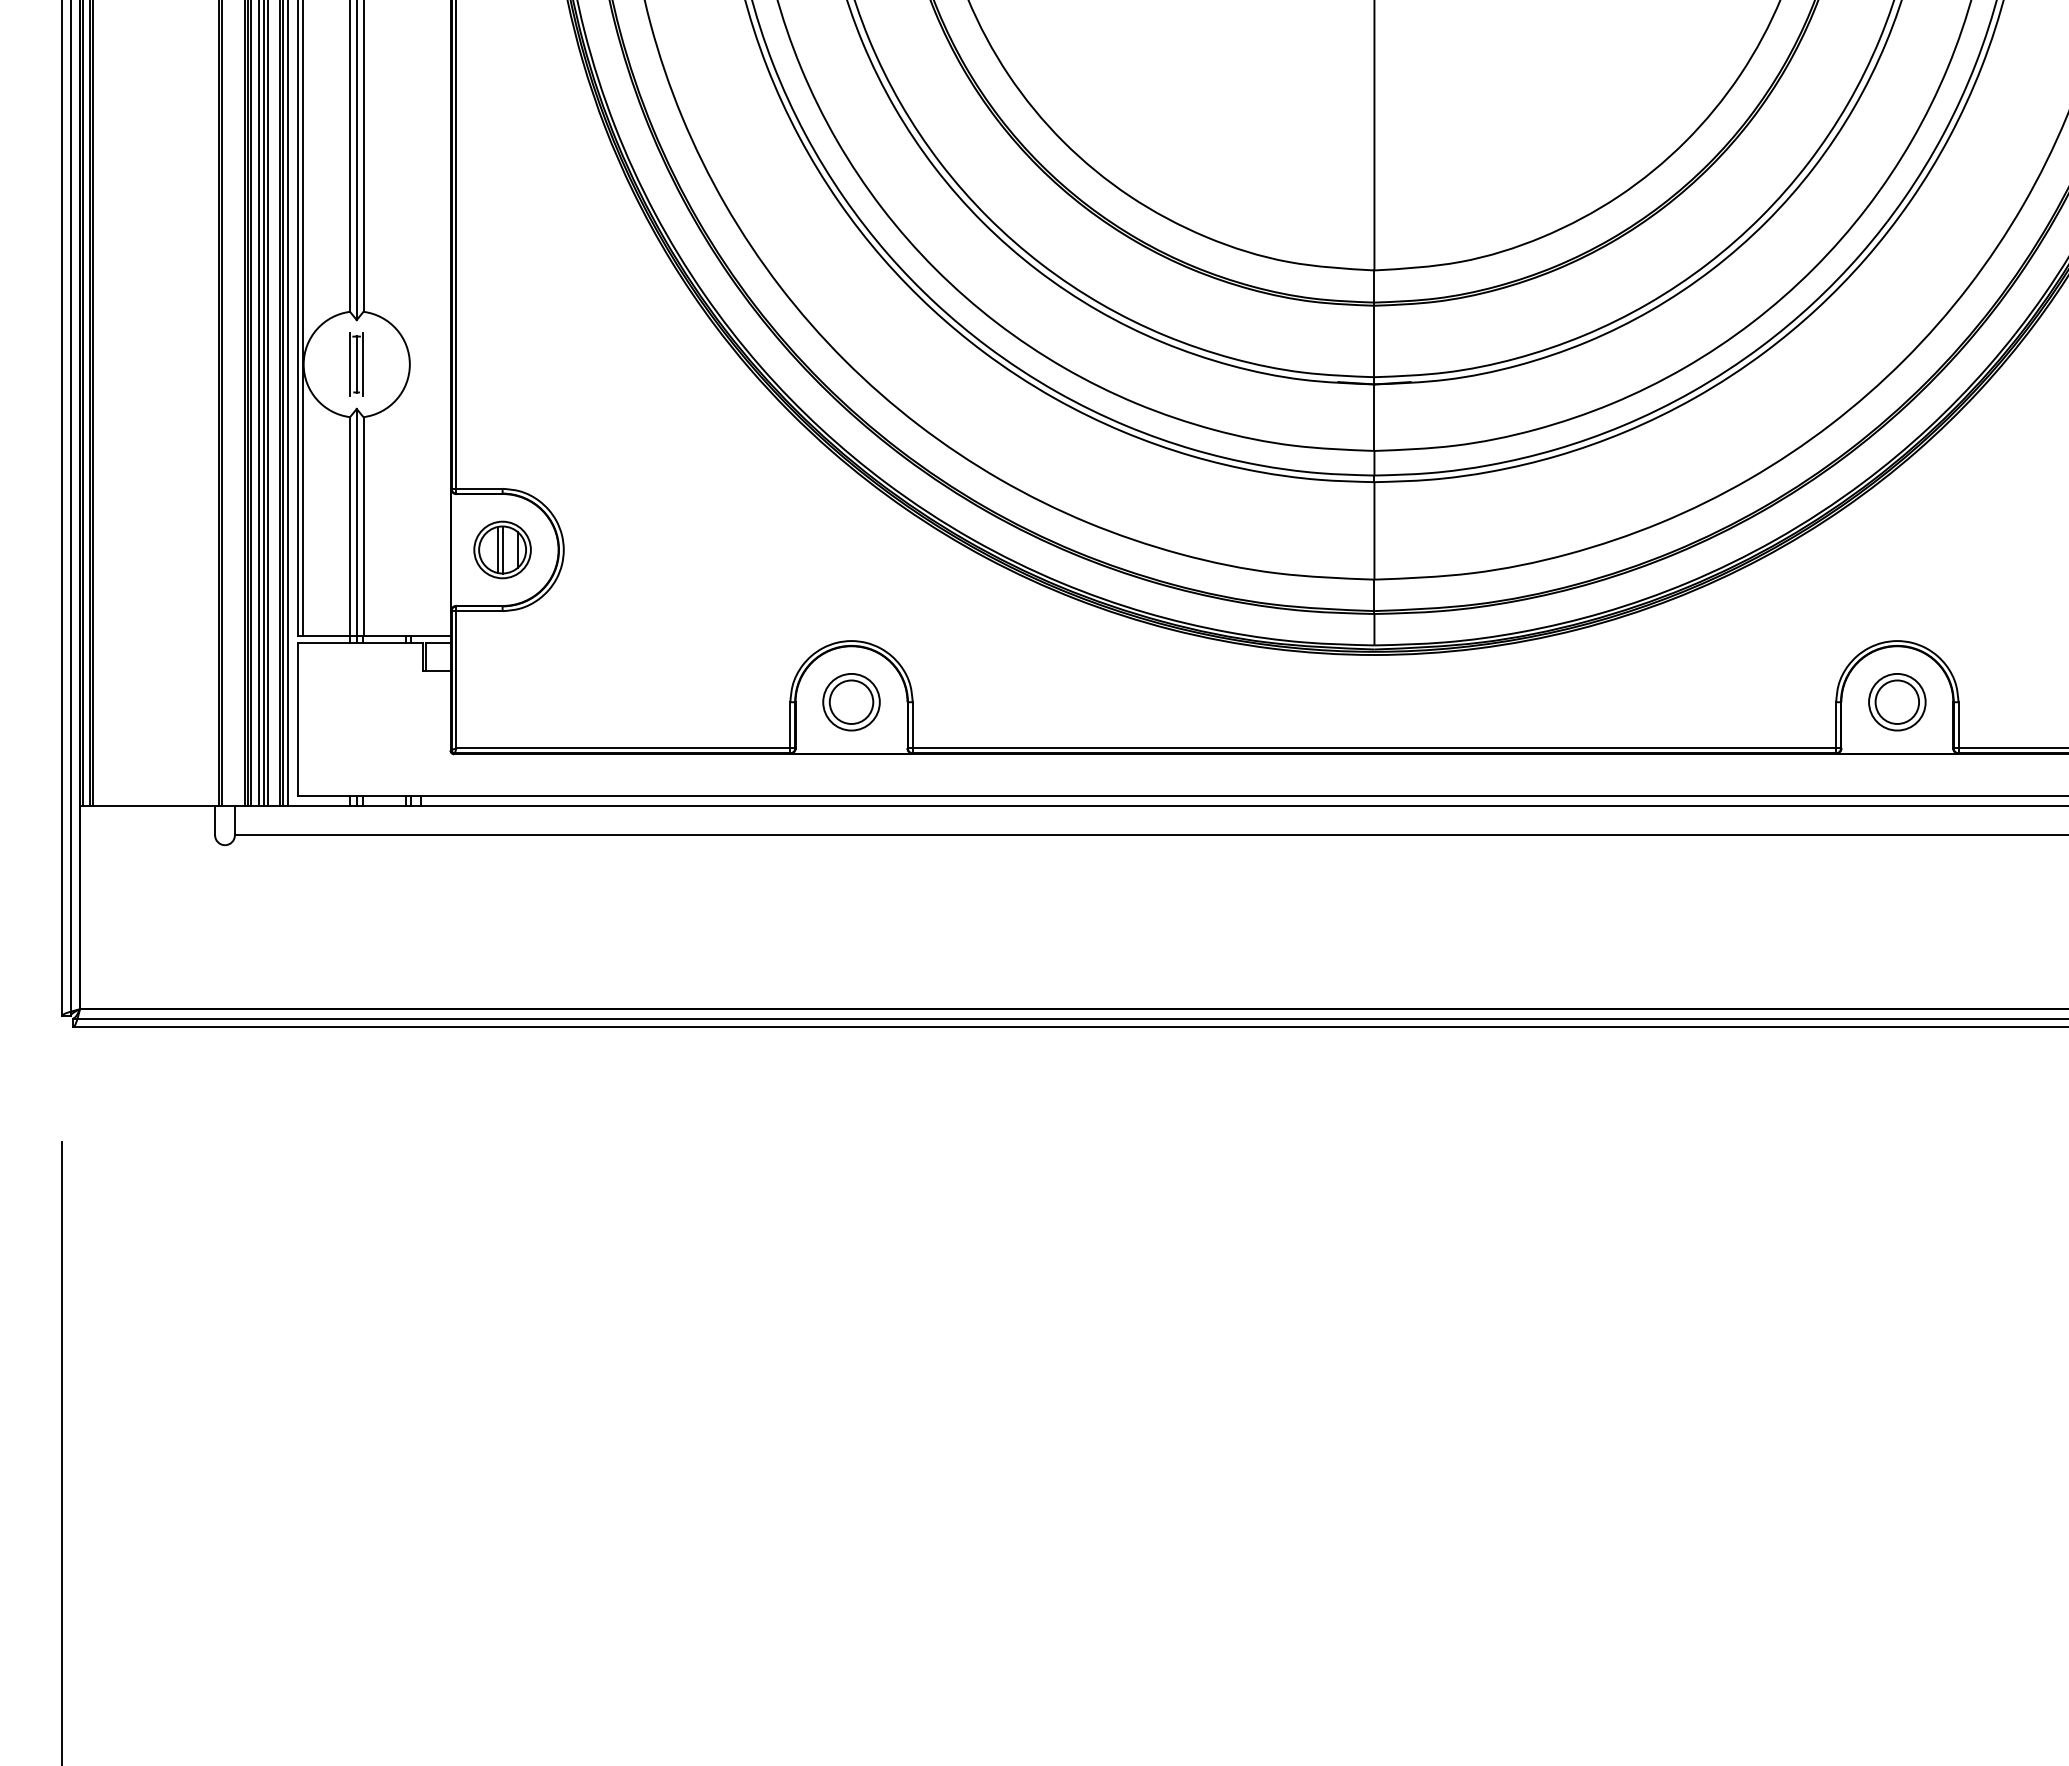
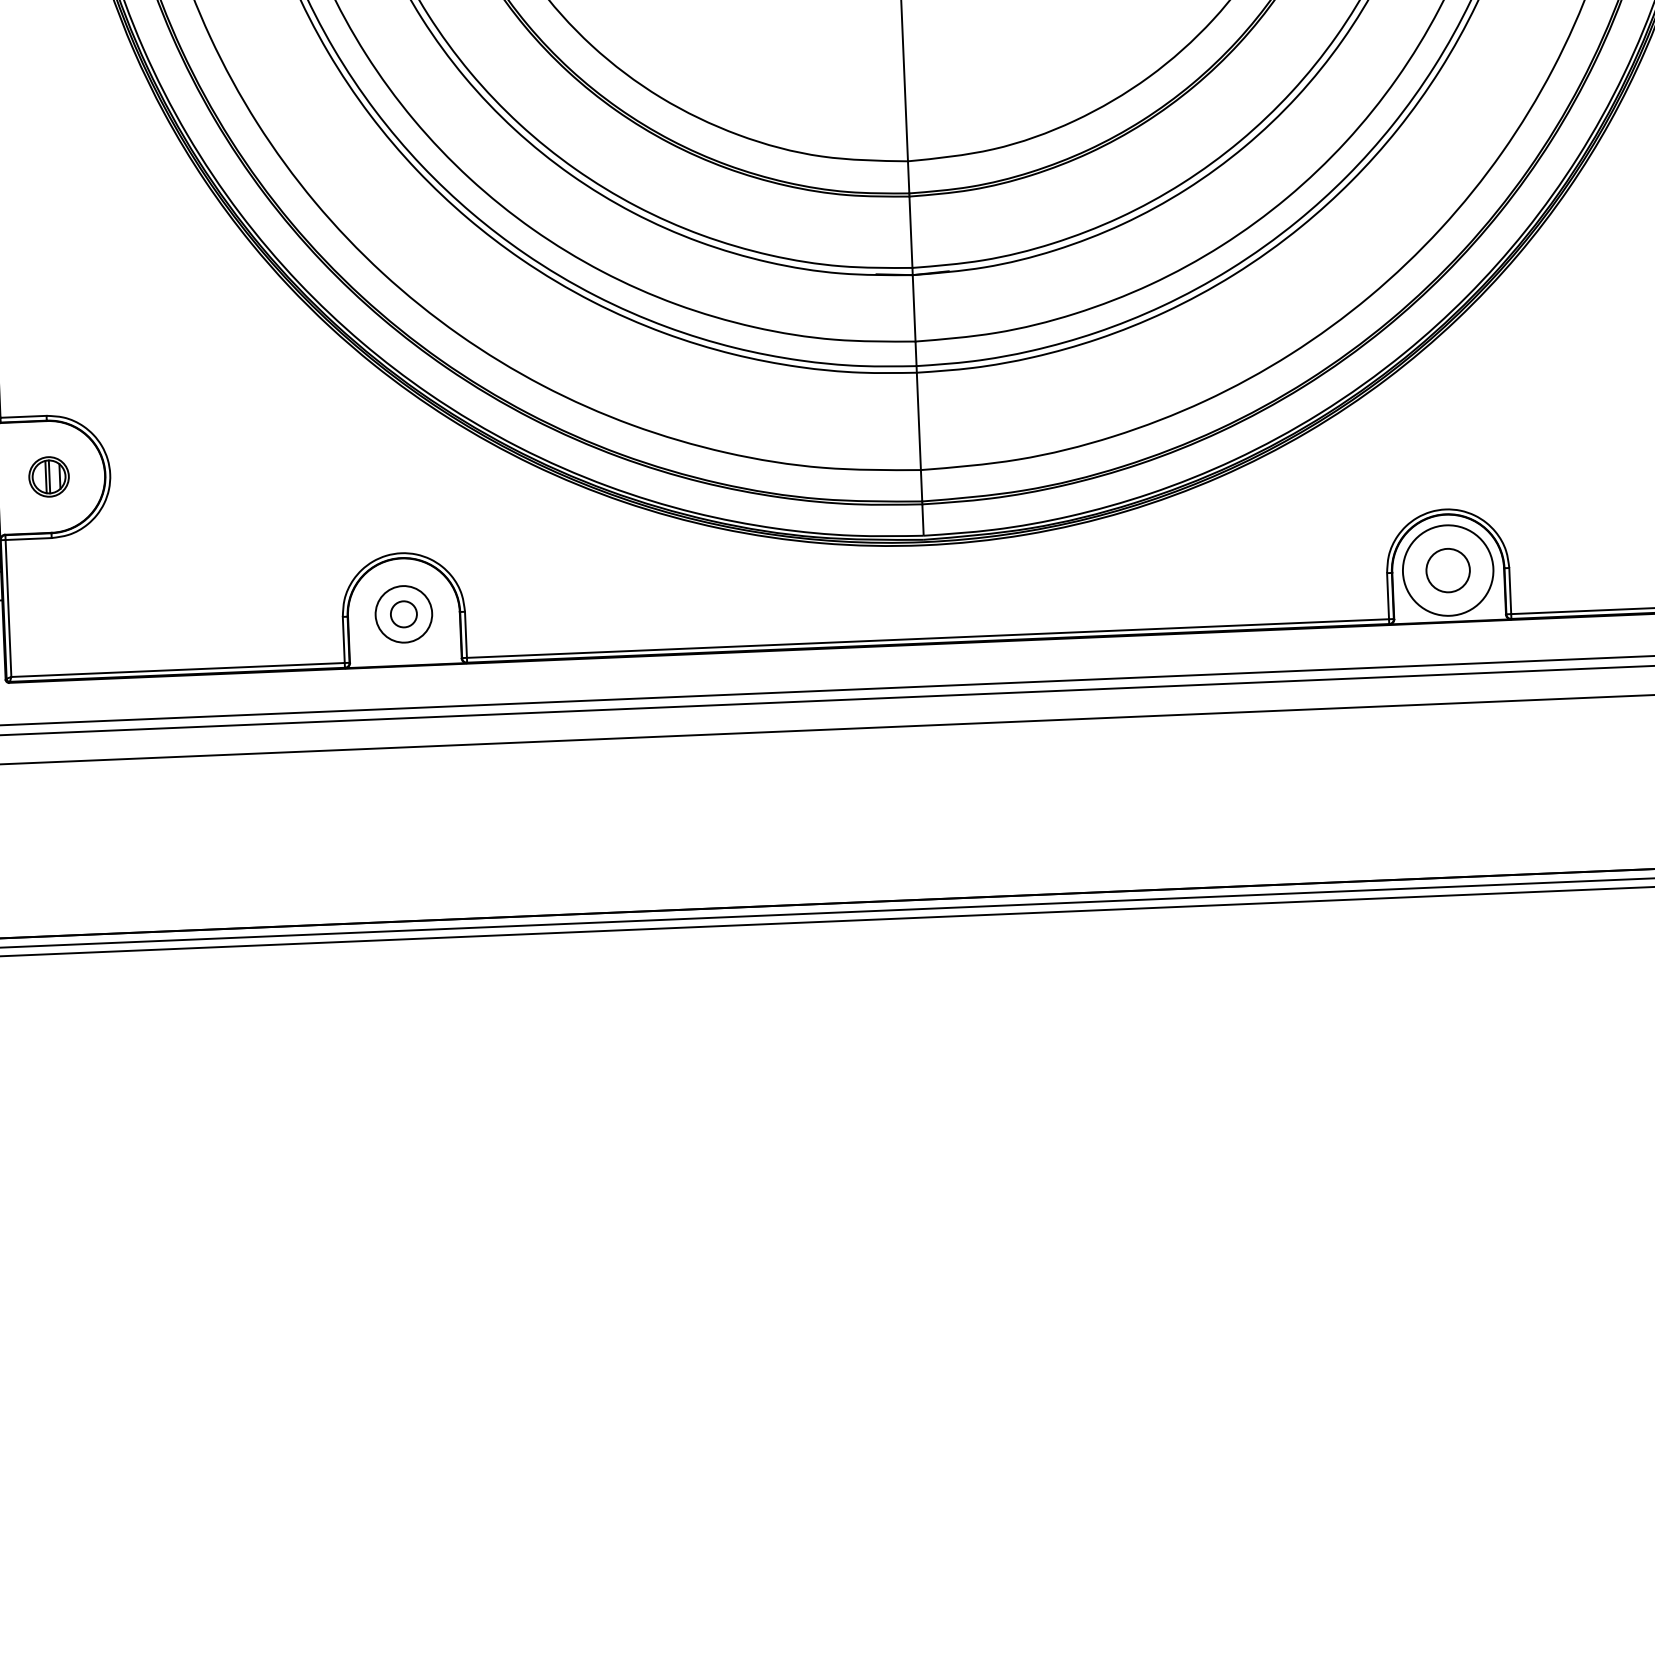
part: (502, 549) -> (49, 476), size x0.7
circle: (851, 701) -> (403, 613), size x0.6
circle: (1897, 701) -> (1448, 569), size x1.6

